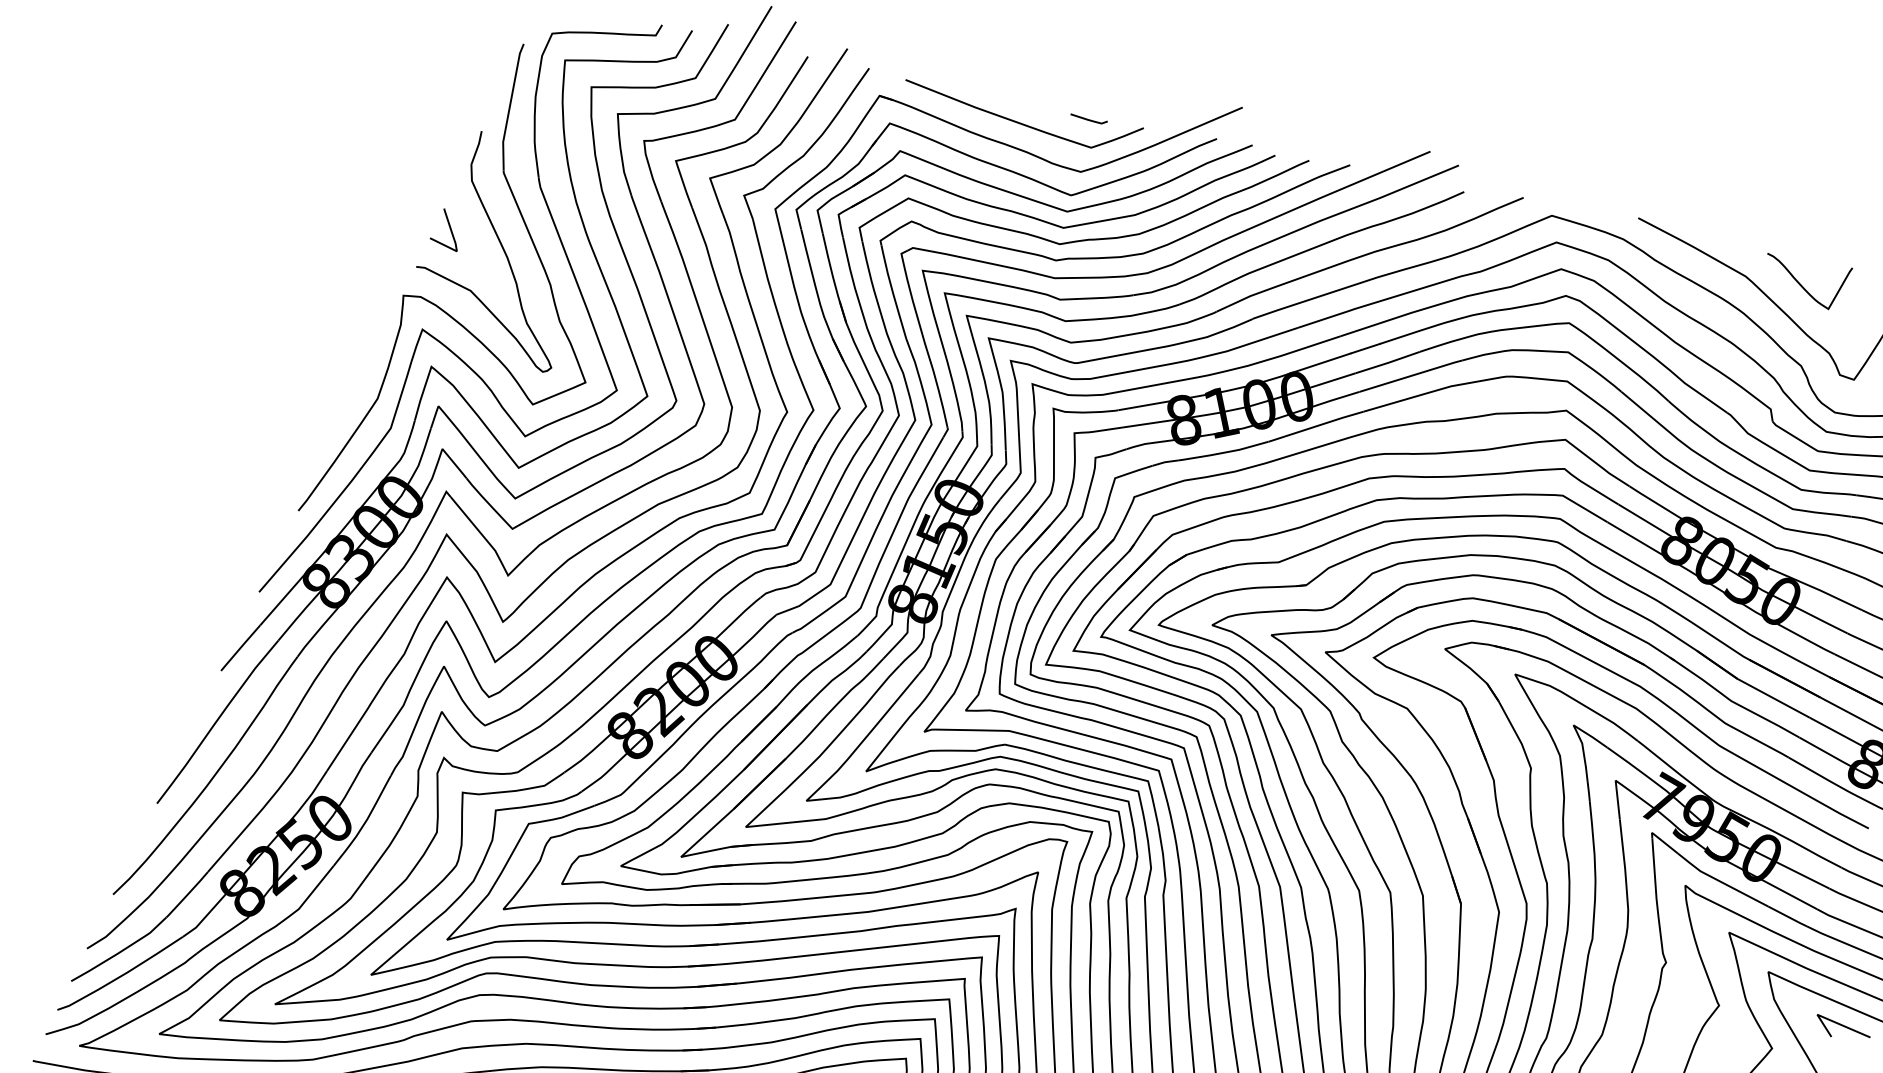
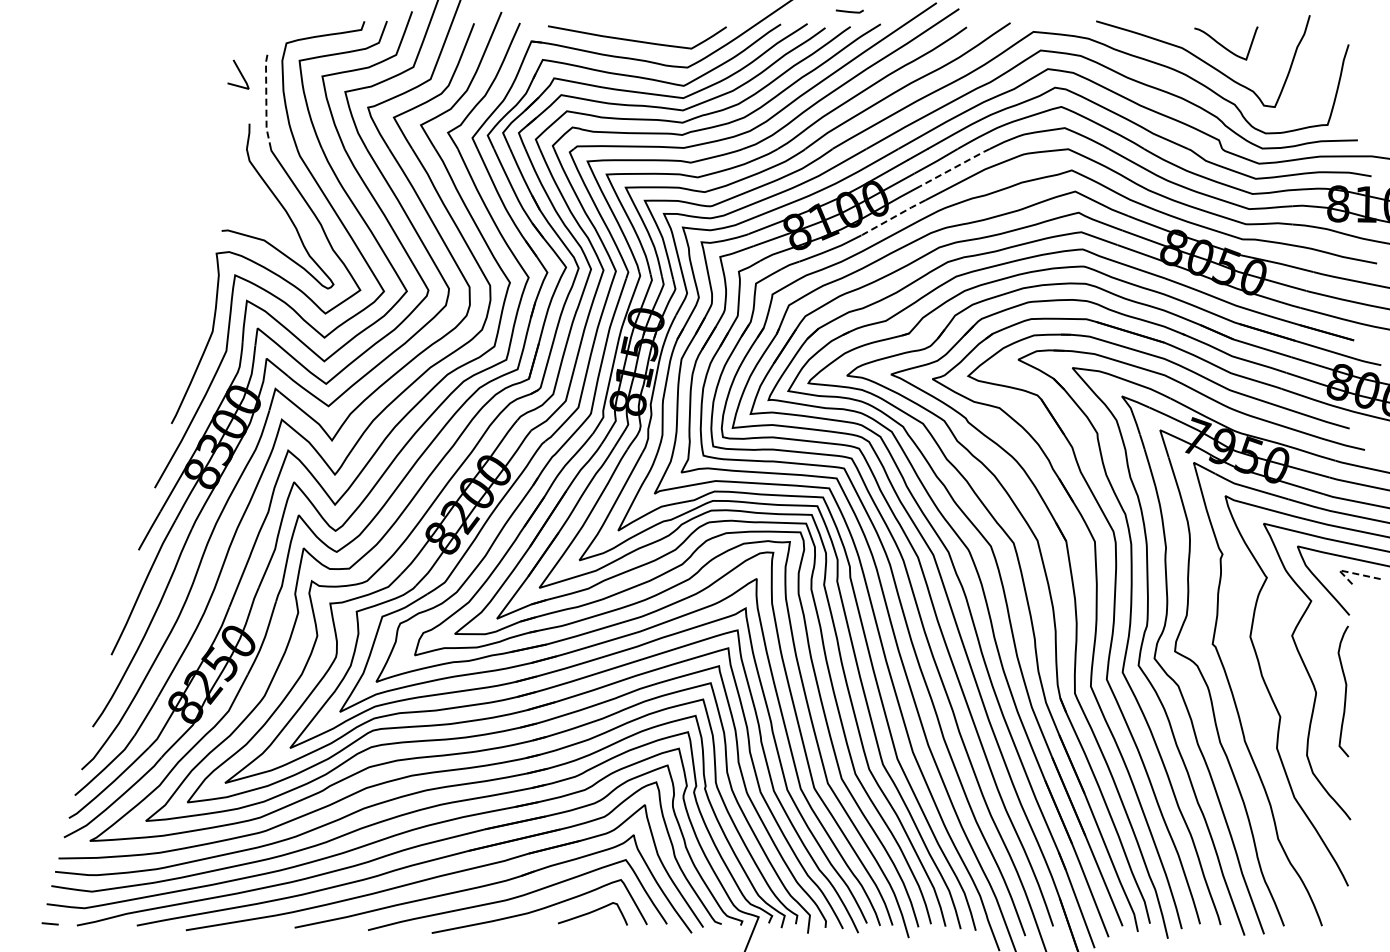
line: (510, 105) -> (266, 101), solid -> dashed
line: (1088, 119) -> (849, 11), moved
curve: (449, 229) -> (240, 74), moved
line: (1411, 376) -> (955, 167), solid -> dashed
line: (1316, 426) -> (893, 217), solid -> dashed
line: (1830, 1020) -> (1349, 572), solid -> dashed

